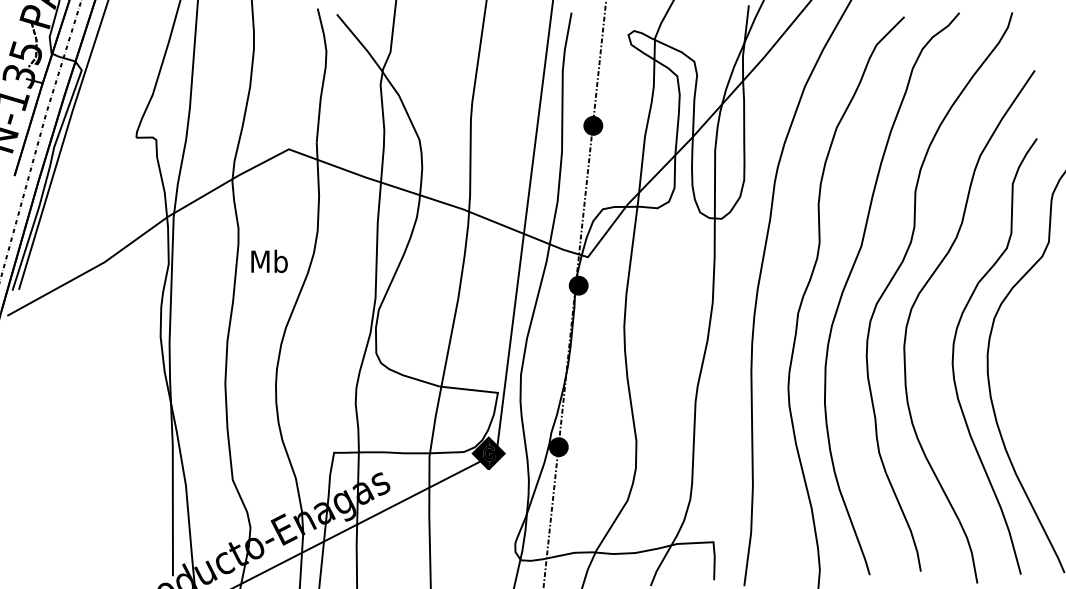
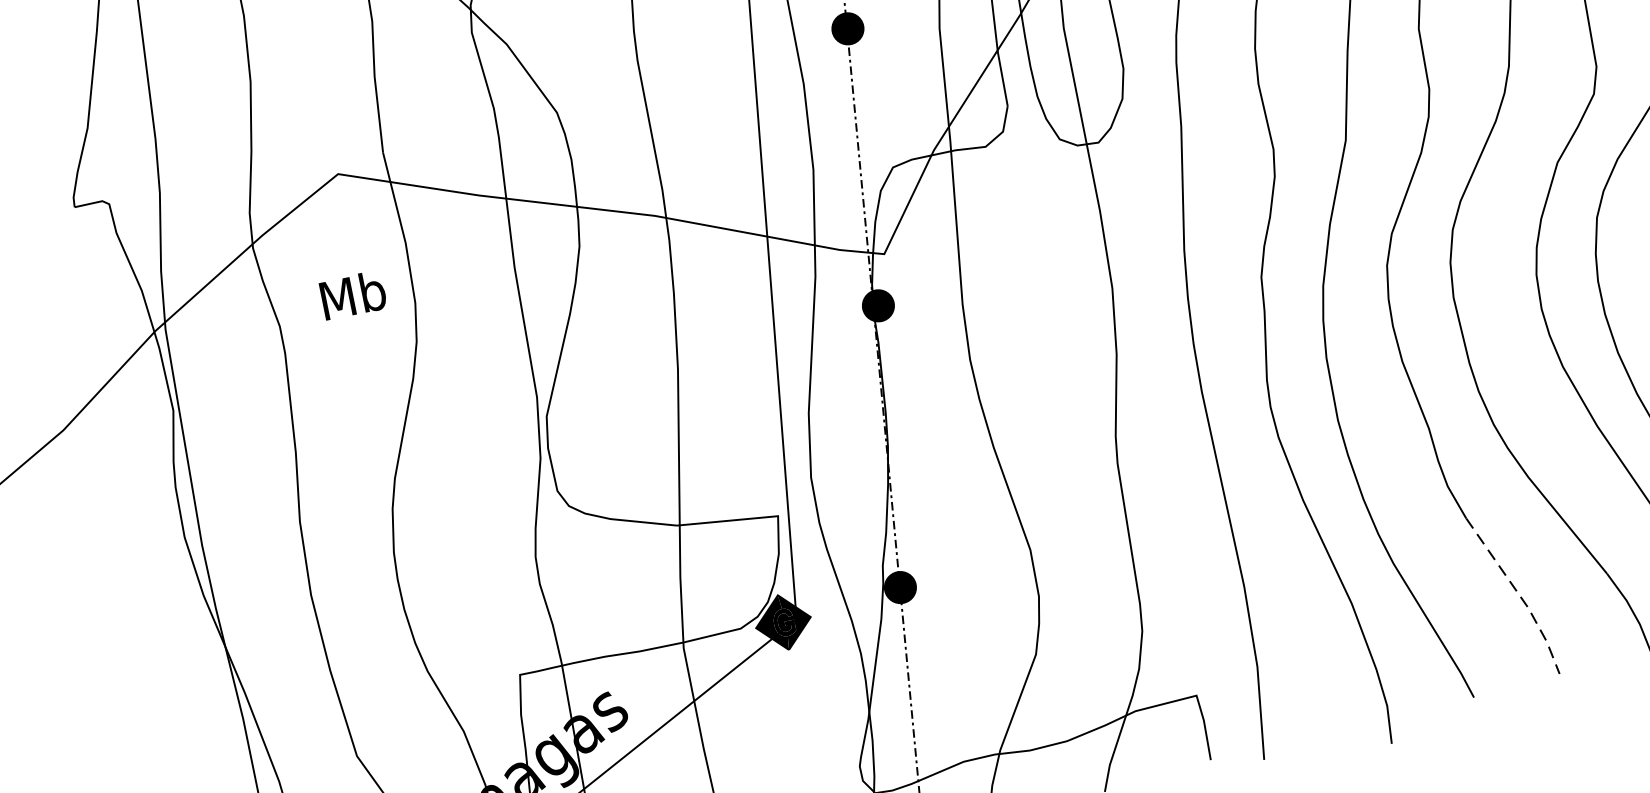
text: (269, 260) -> (352, 293), moved
line: (907, 522) -> (1519, 594), solid -> dashed

